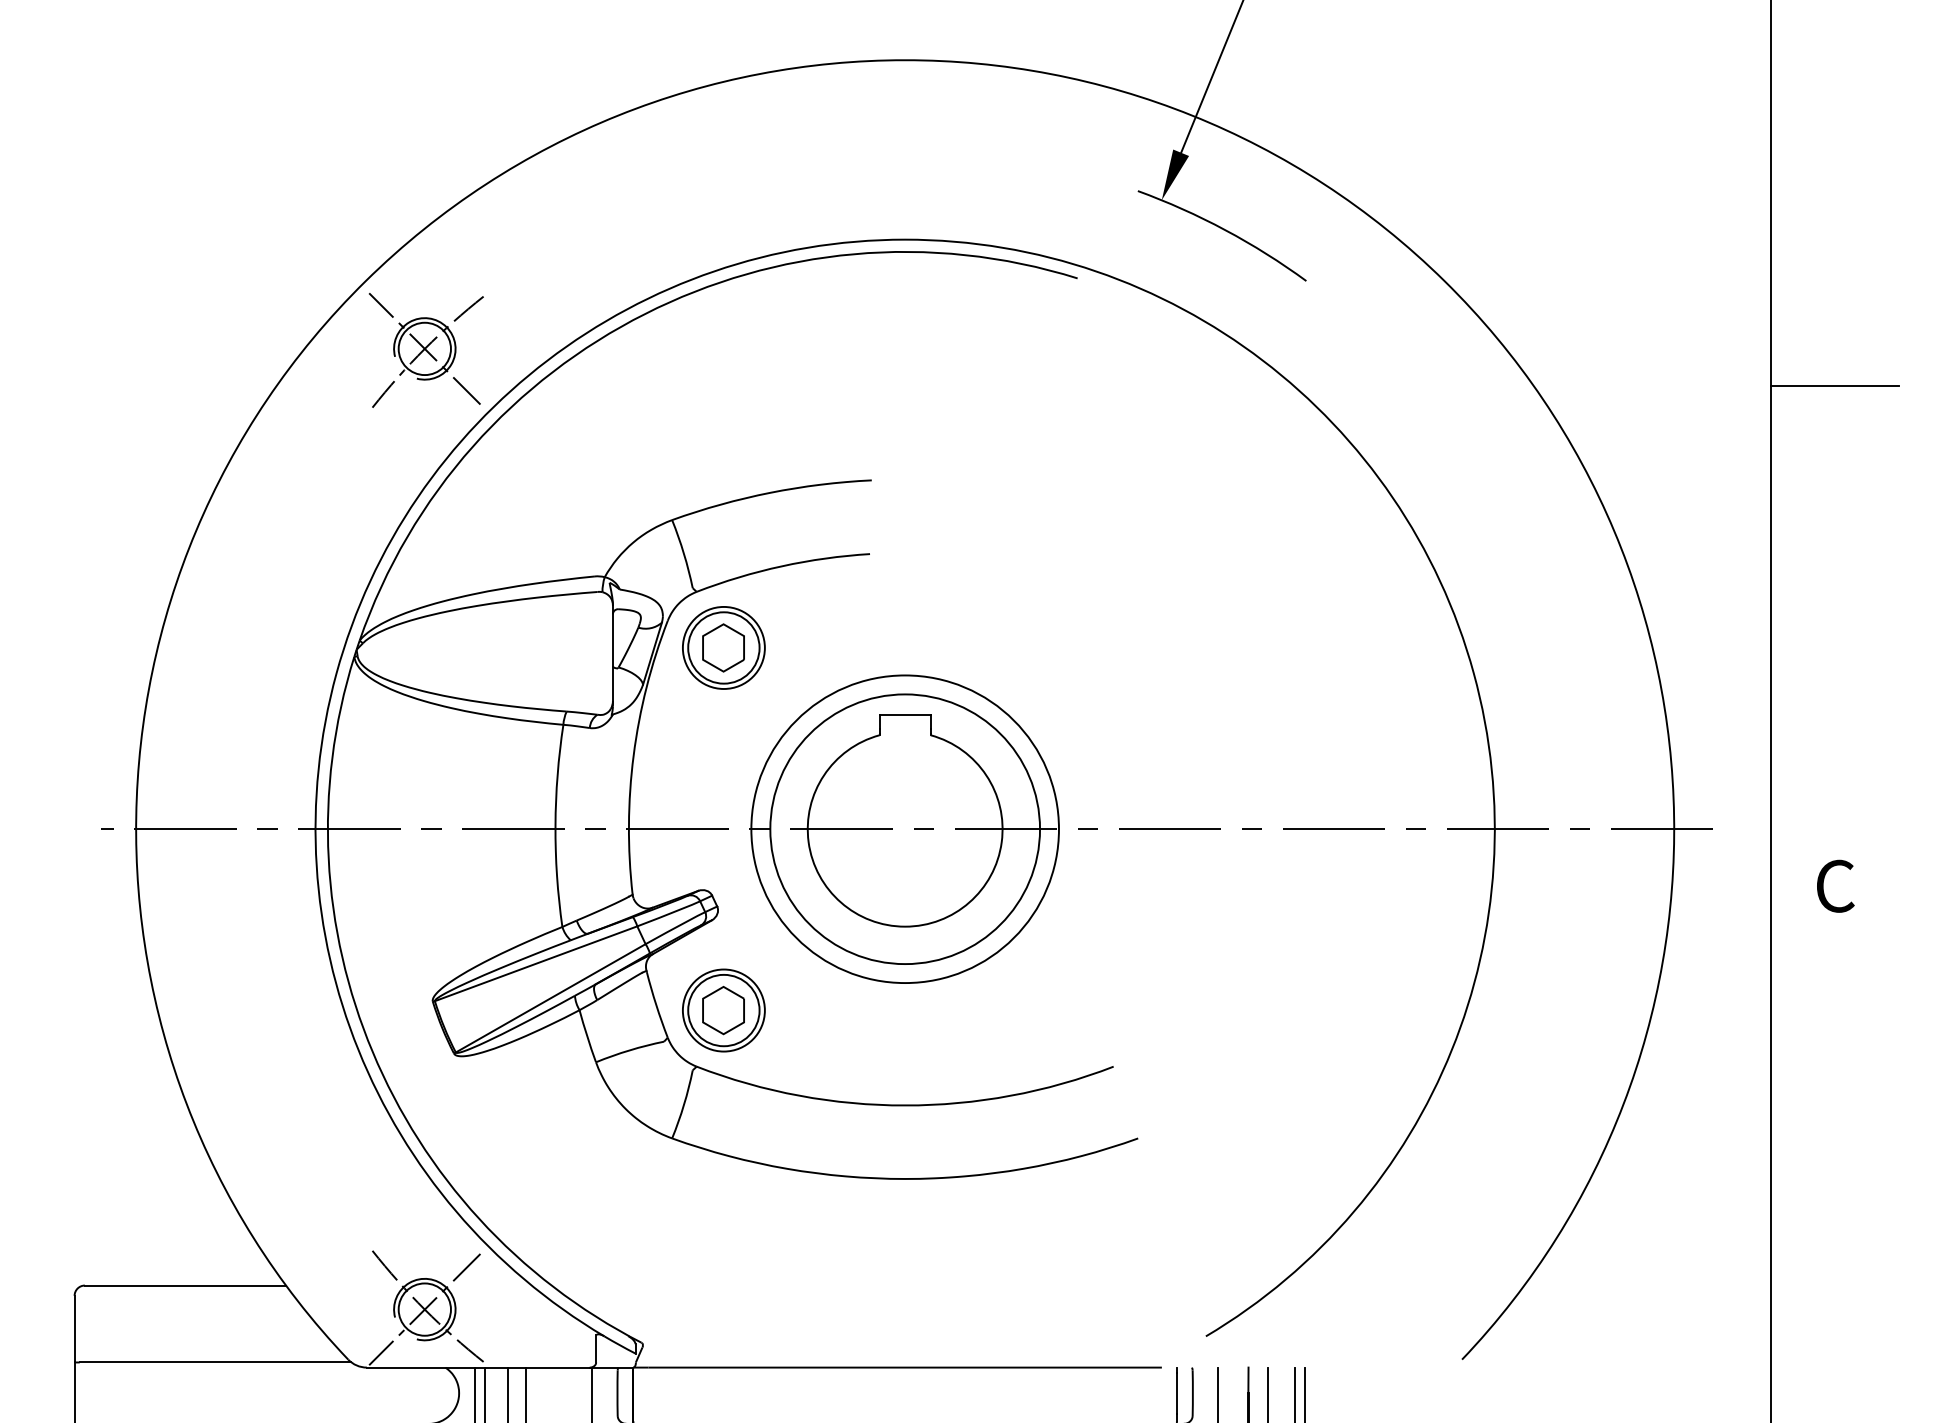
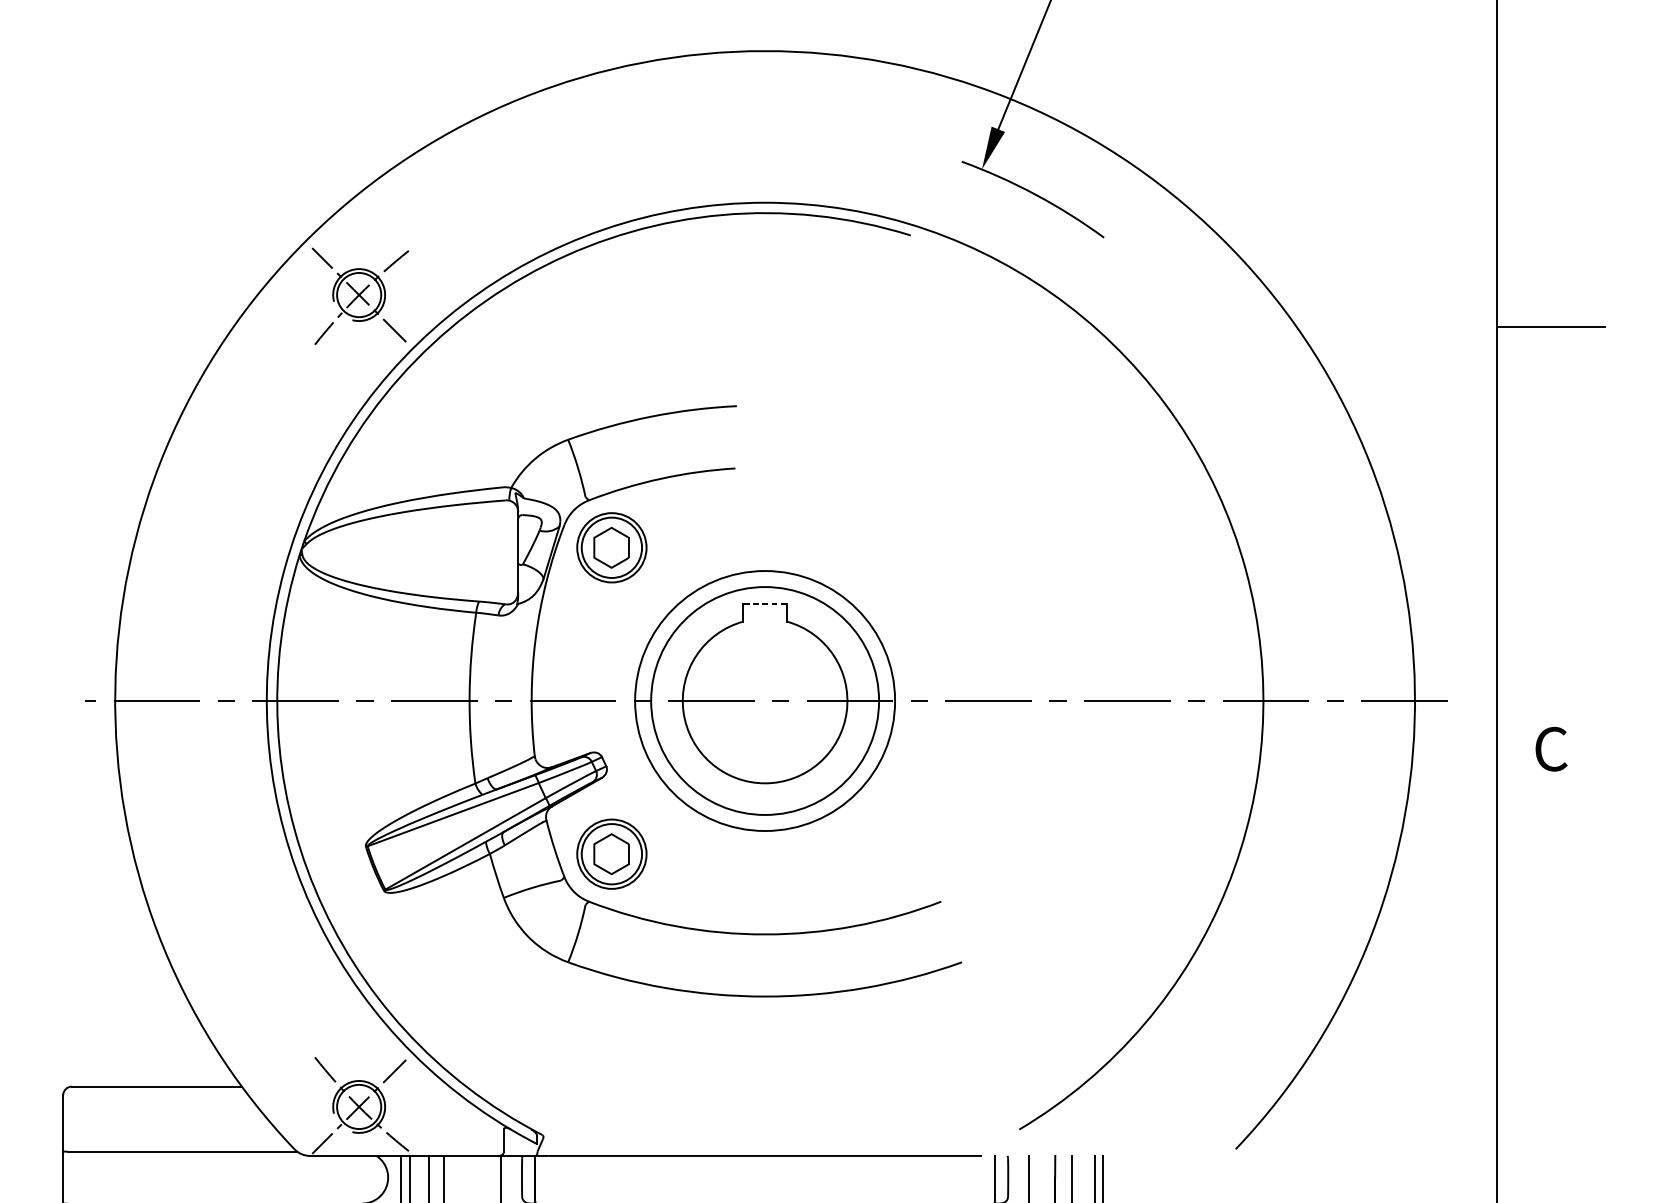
line: (905, 714) -> (765, 604), solid -> dashed

